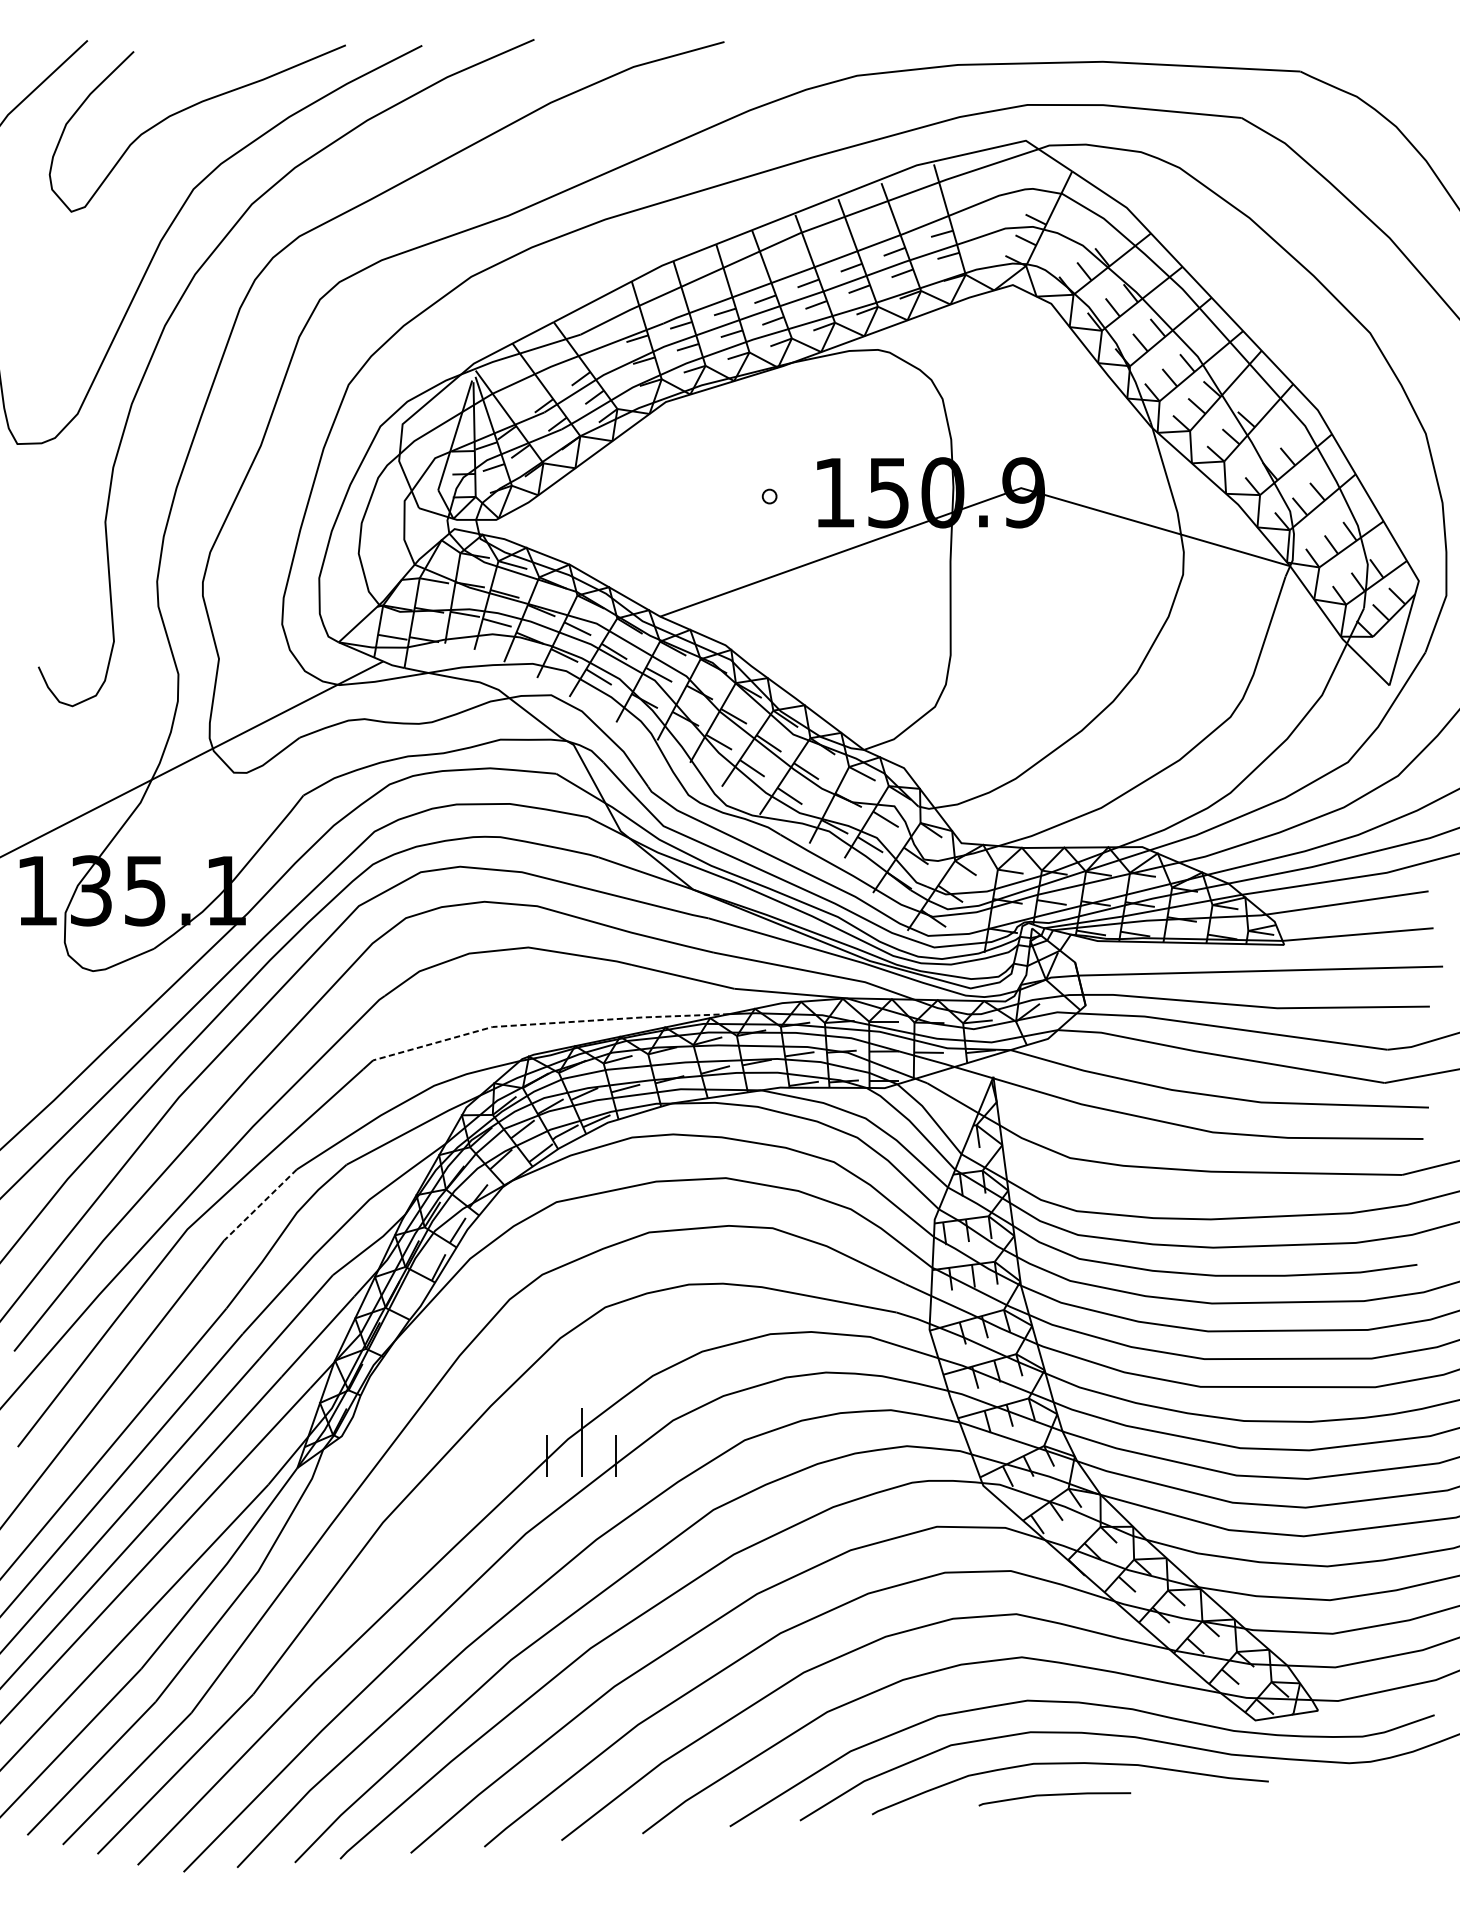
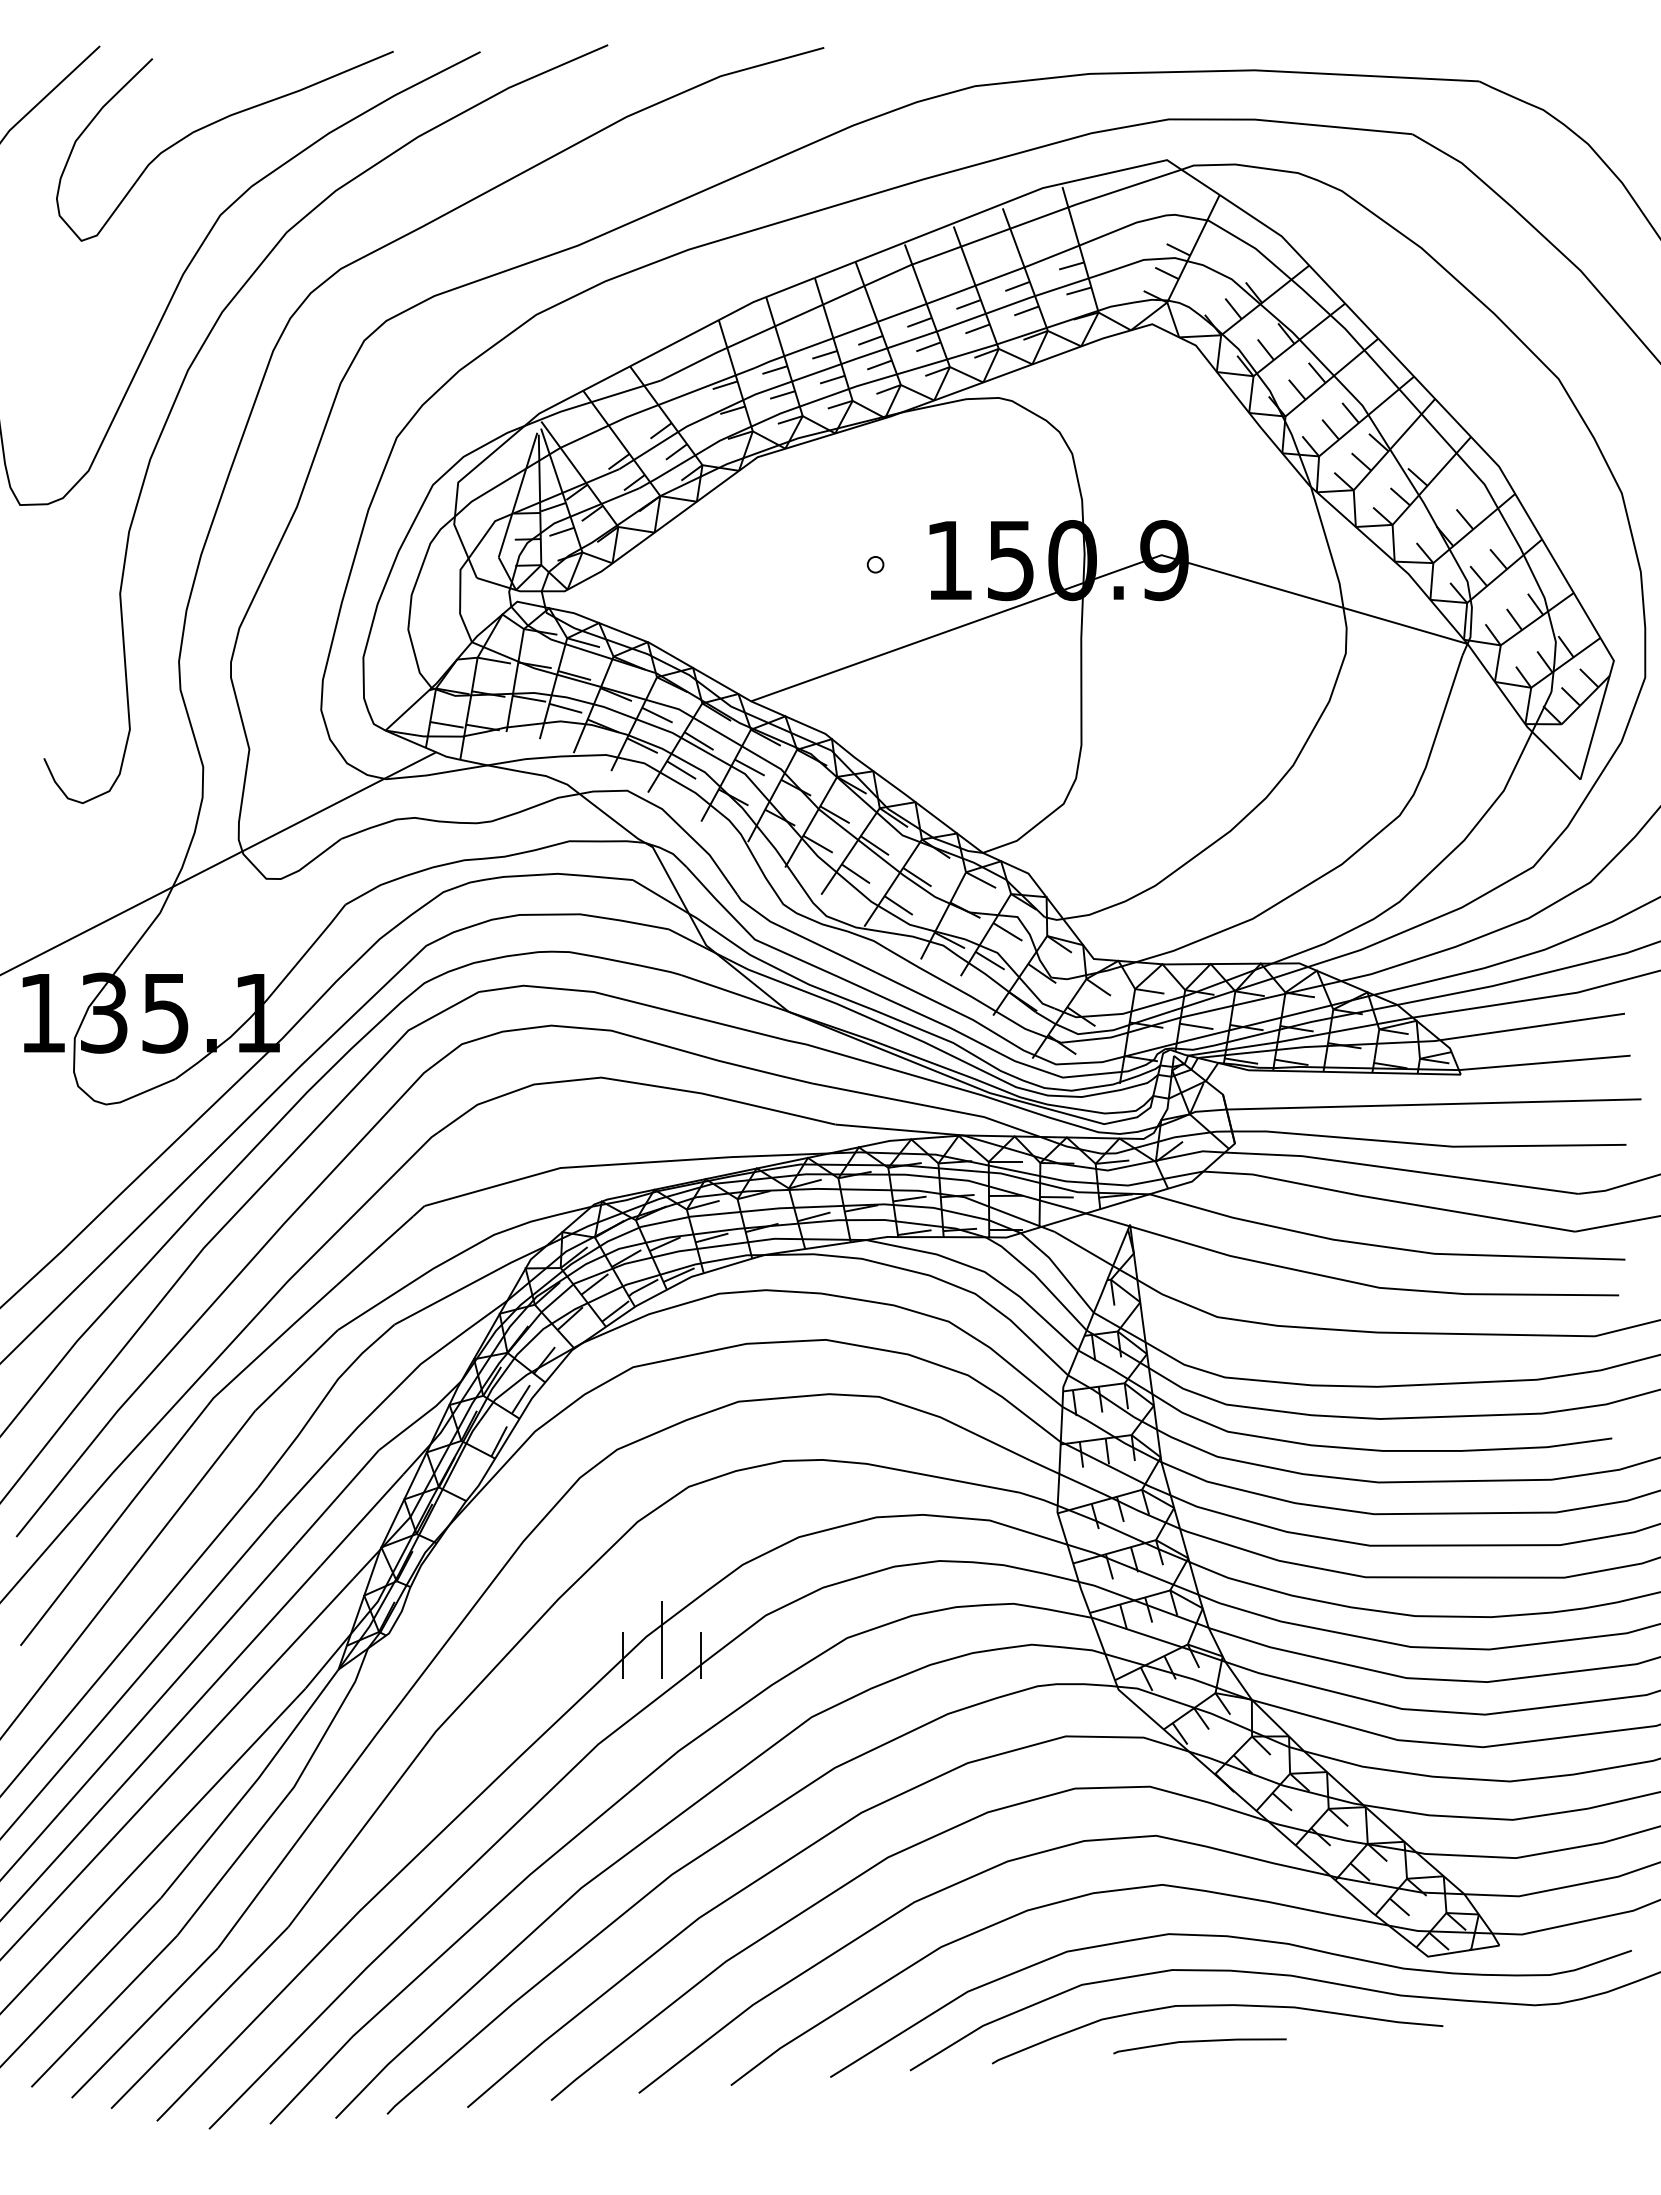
line: (548, 1023) -> (624, 1163), dashed -> solid
line: (260, 1205) -> (296, 1370), dashed -> solid

